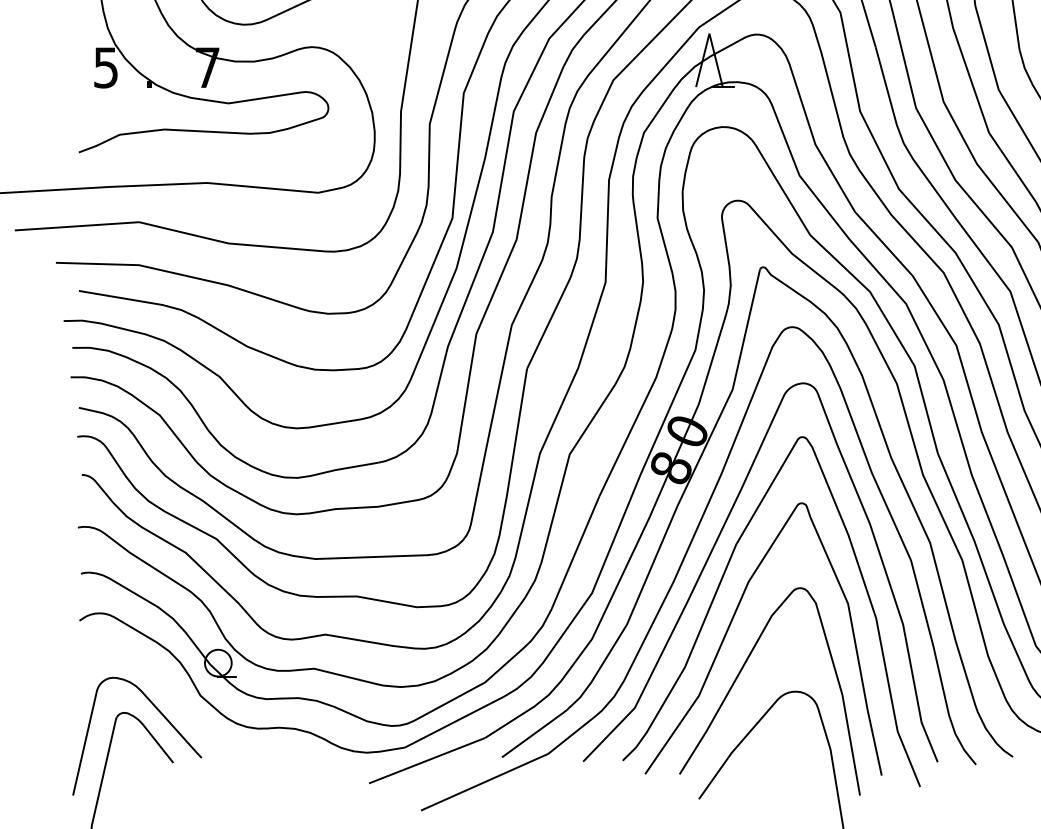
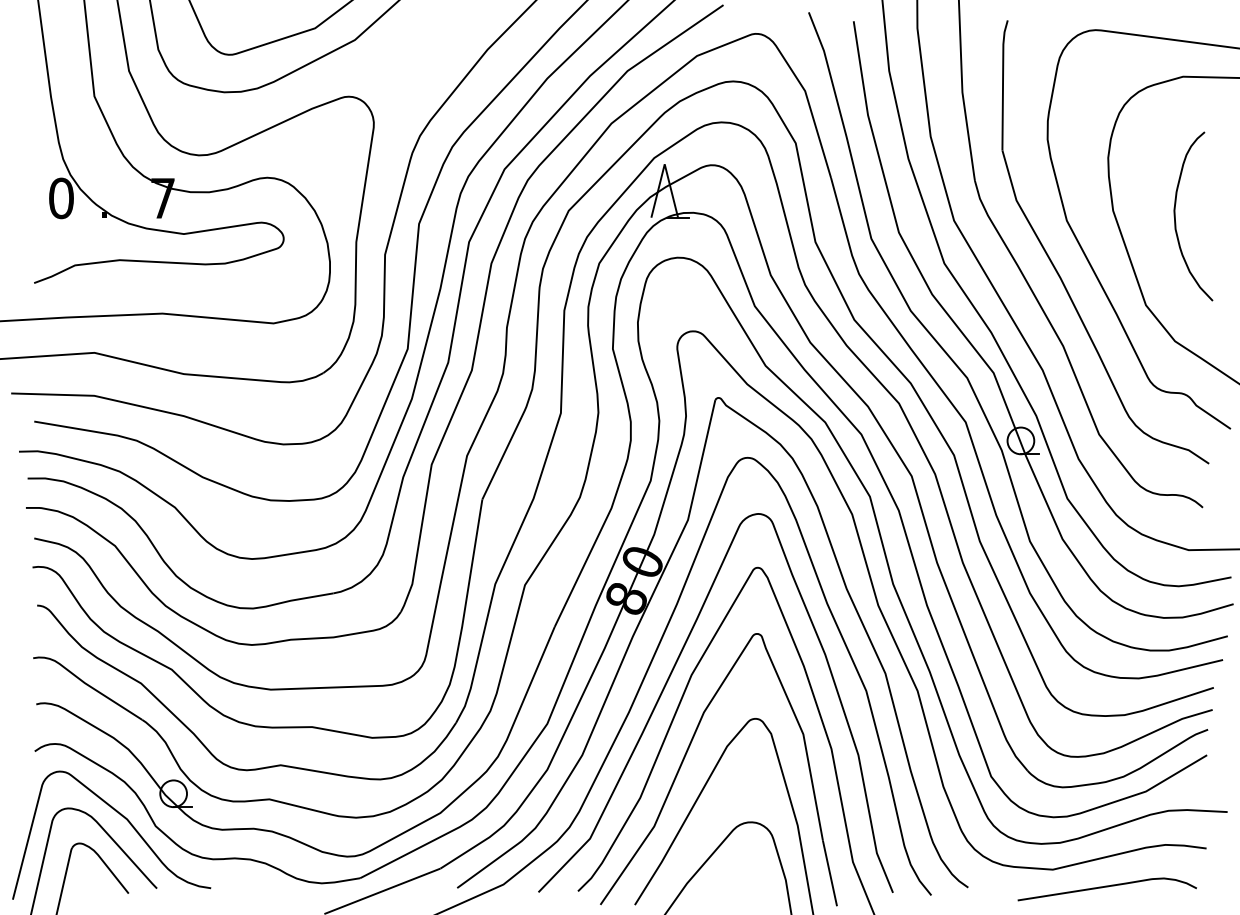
text: (106, 67) -> (61, 198), 5 -> 0
curve: (170, 688) -> (125, 819), added

